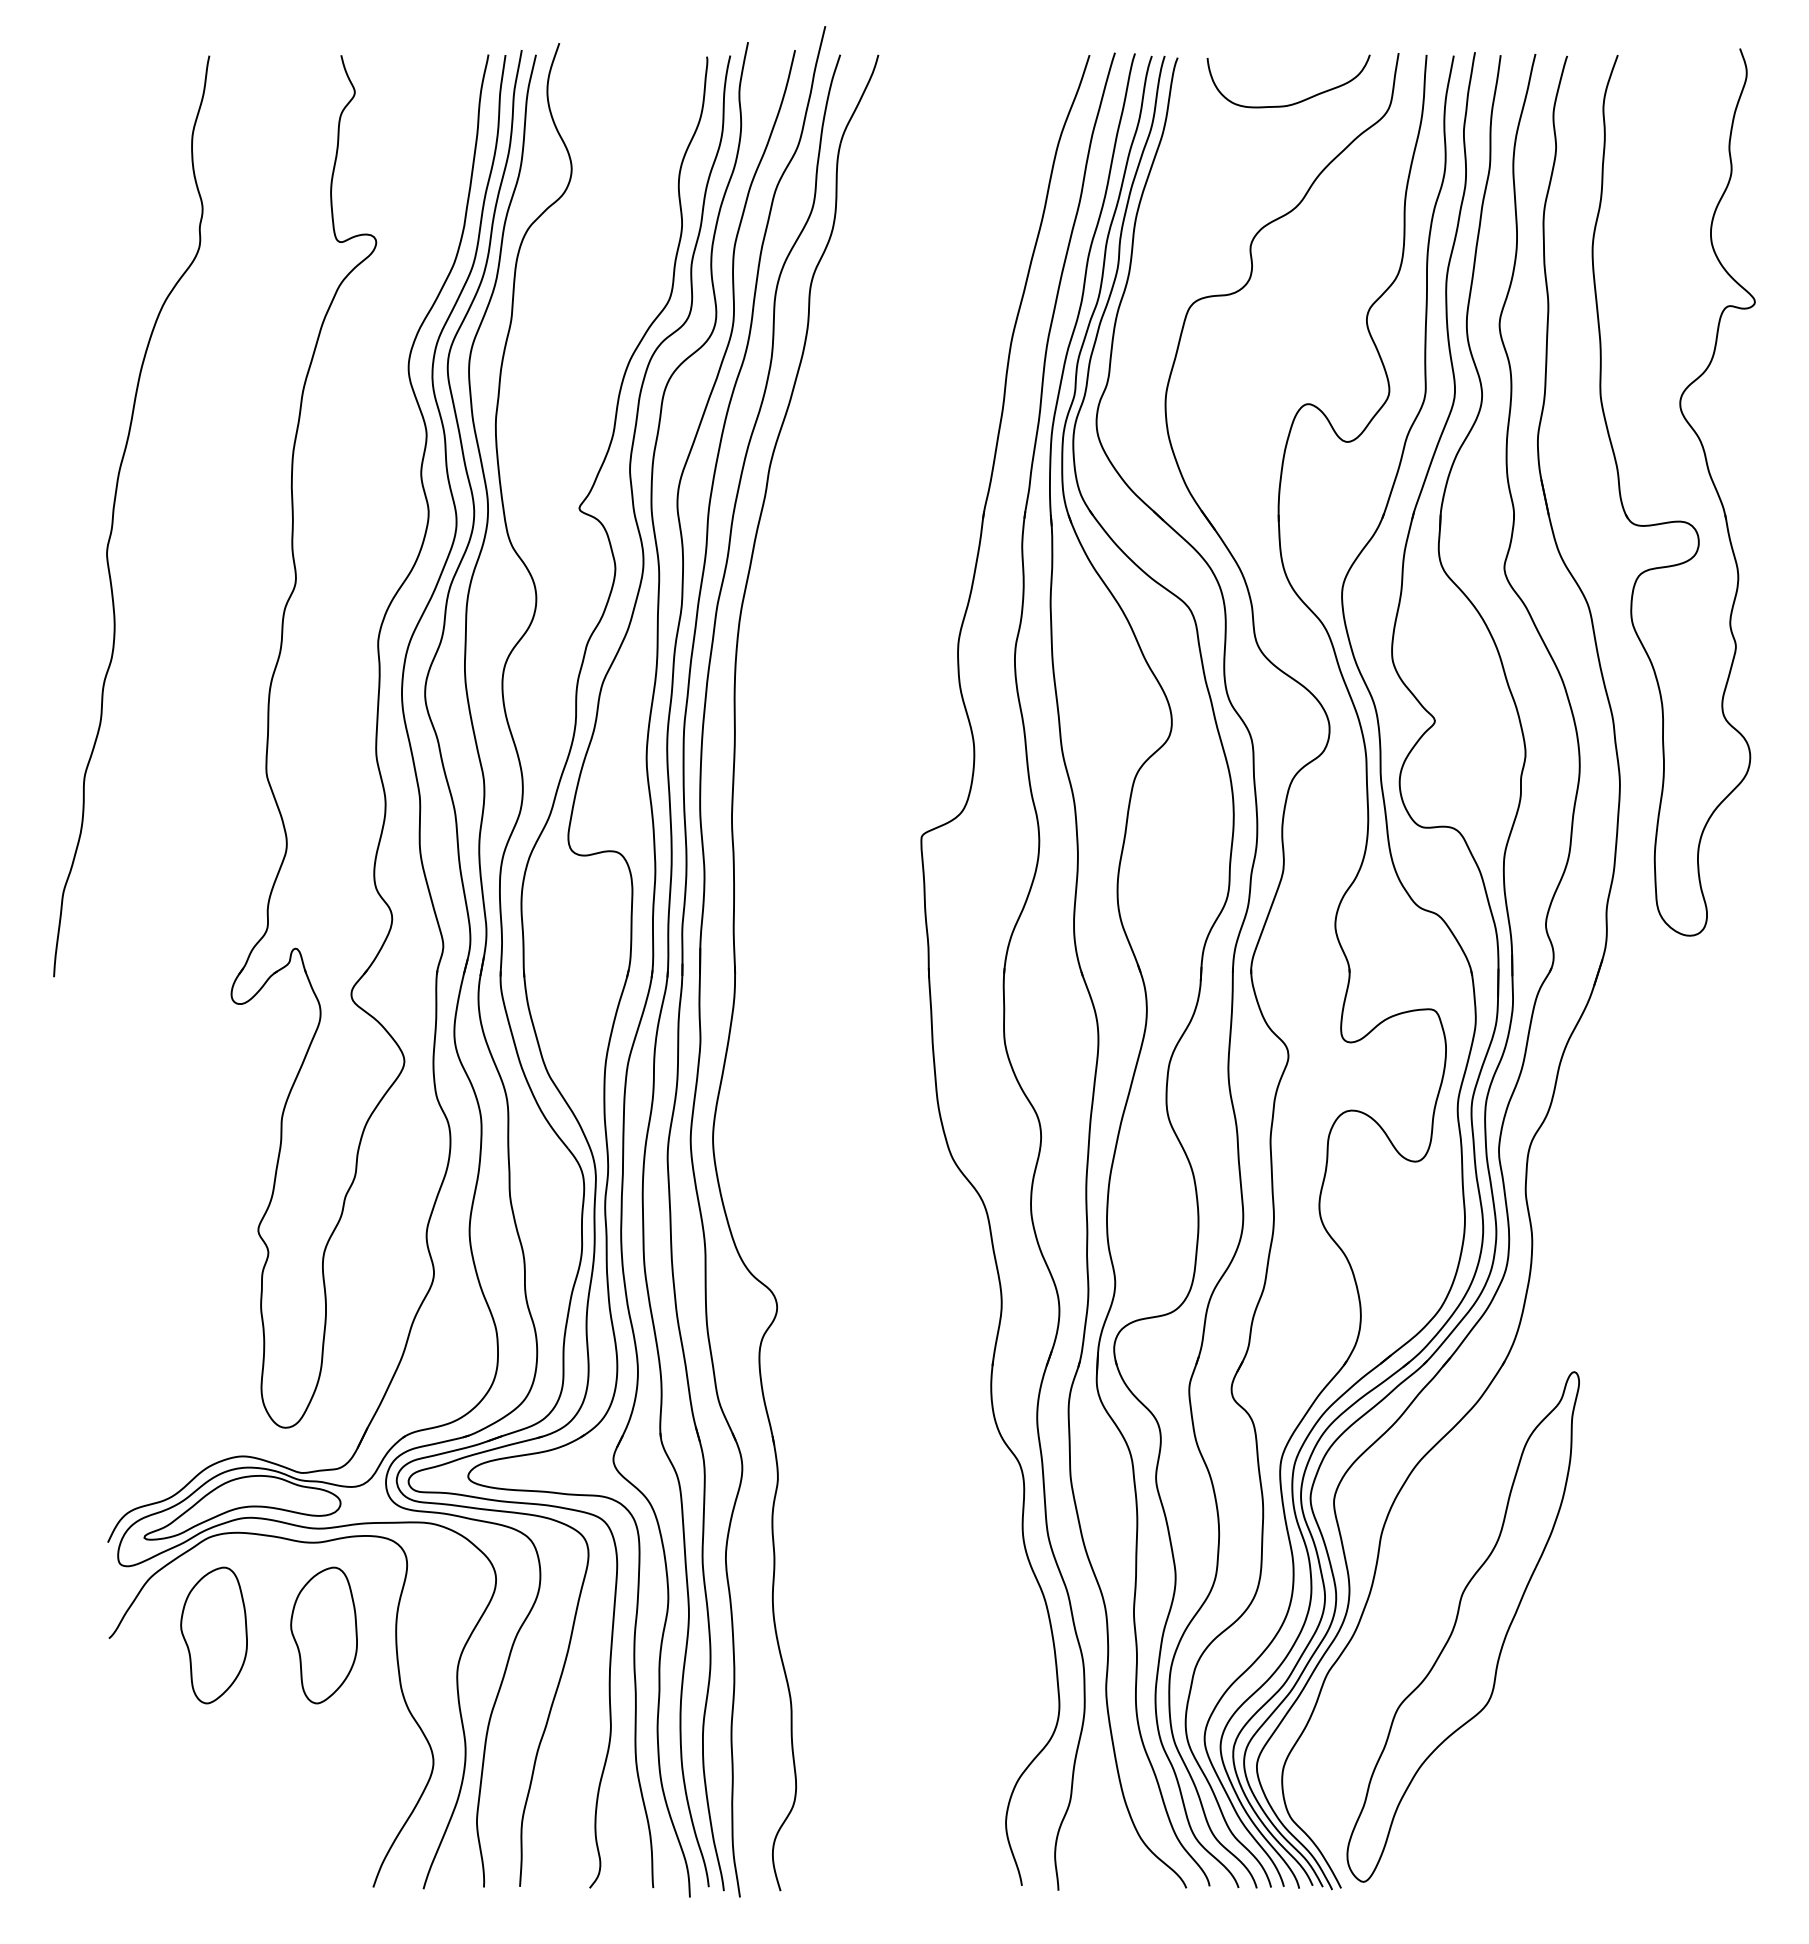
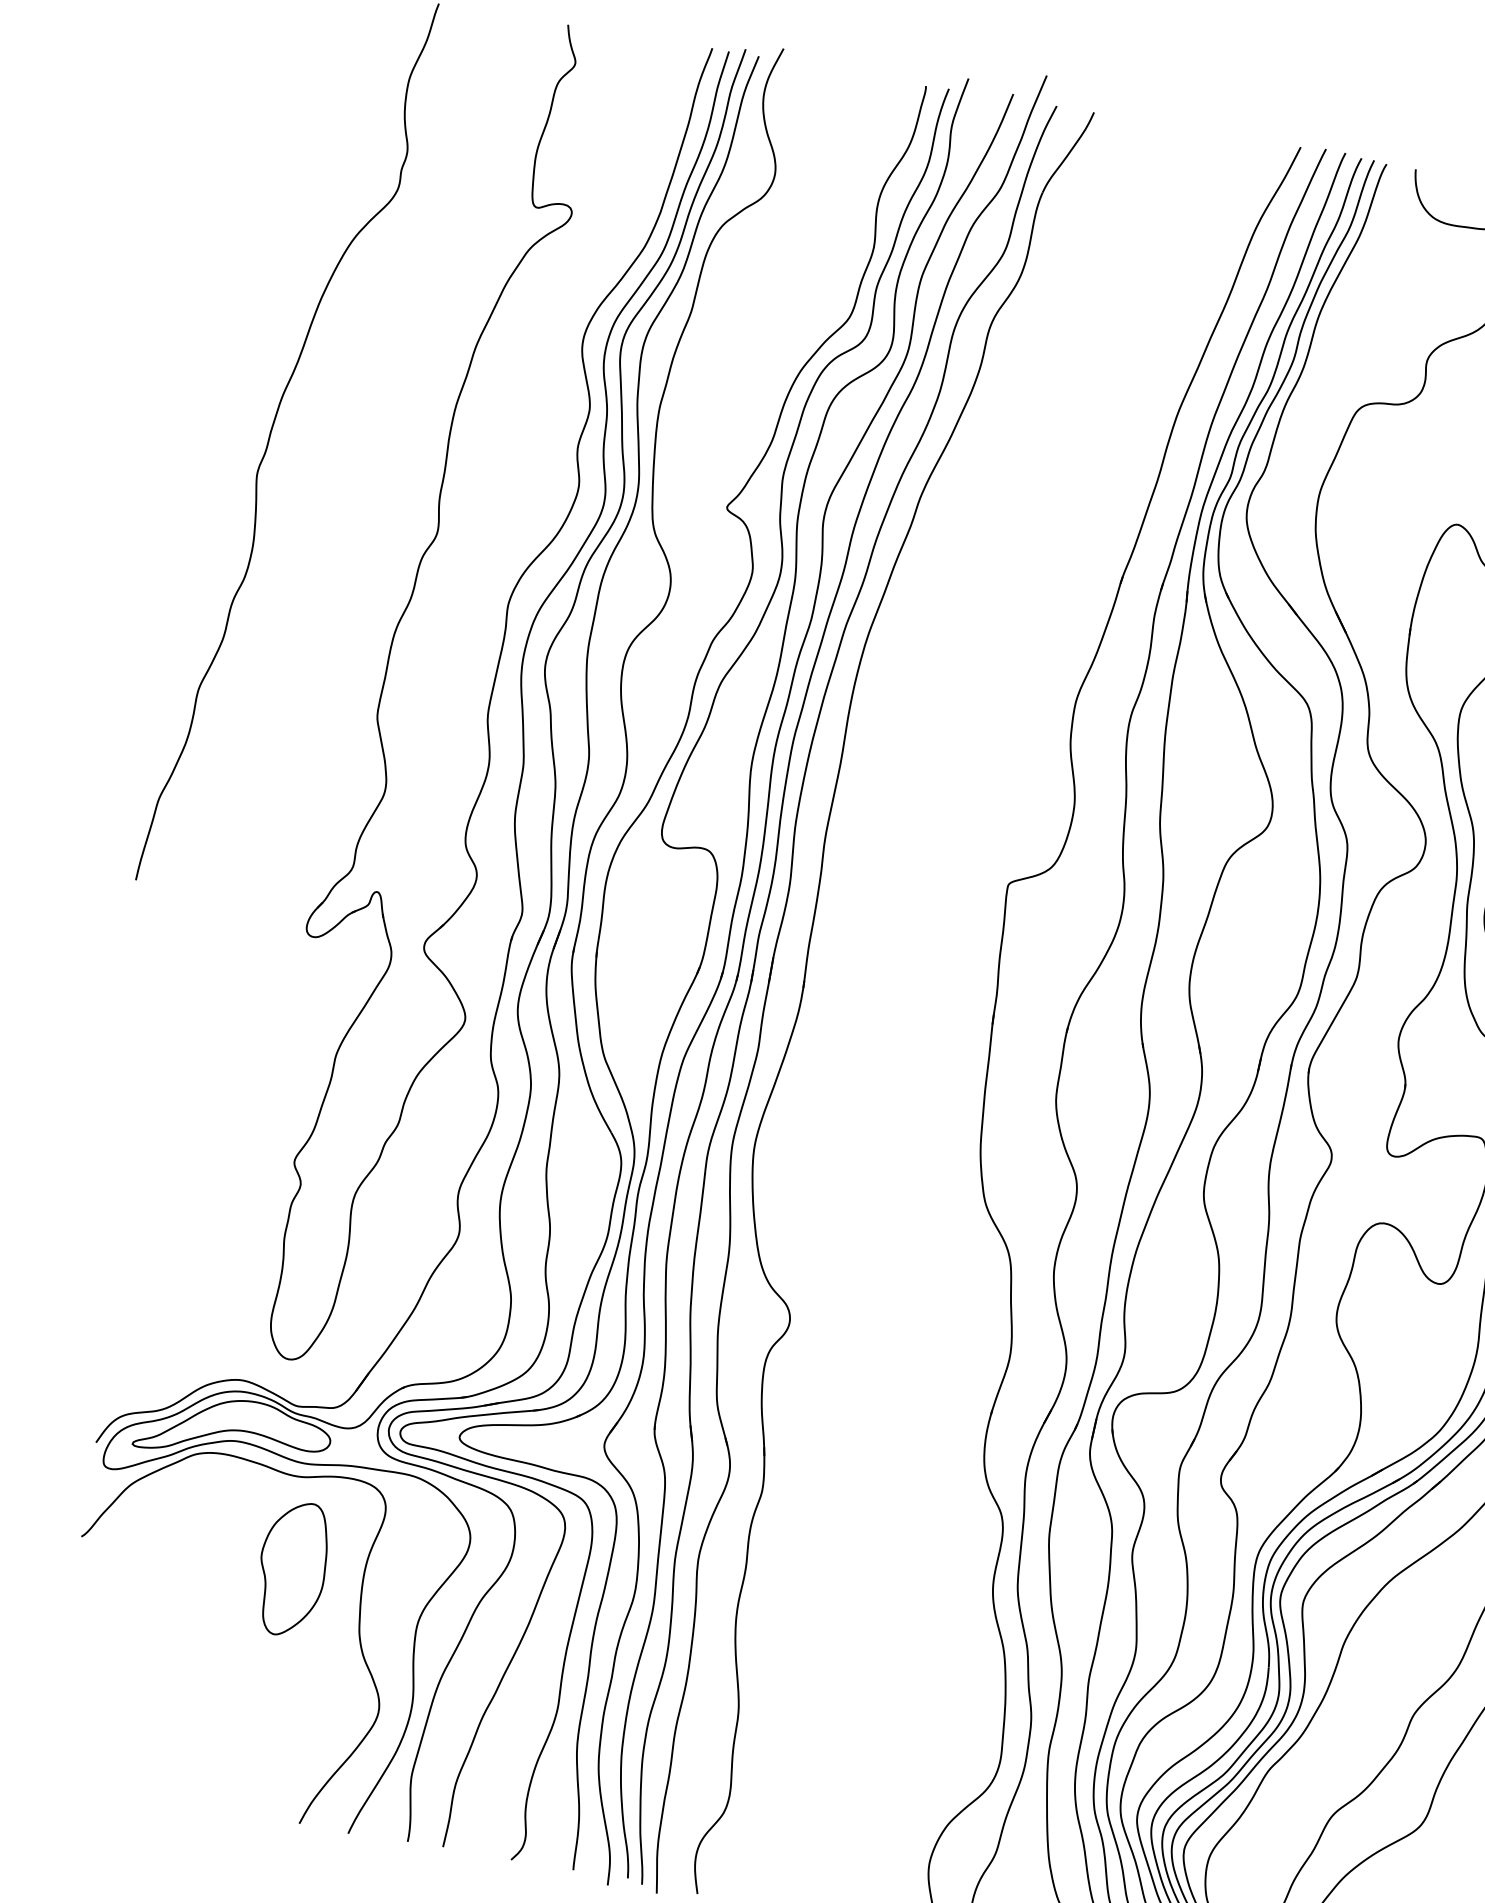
part: (213, 1635) -> (184, 1550), removed

